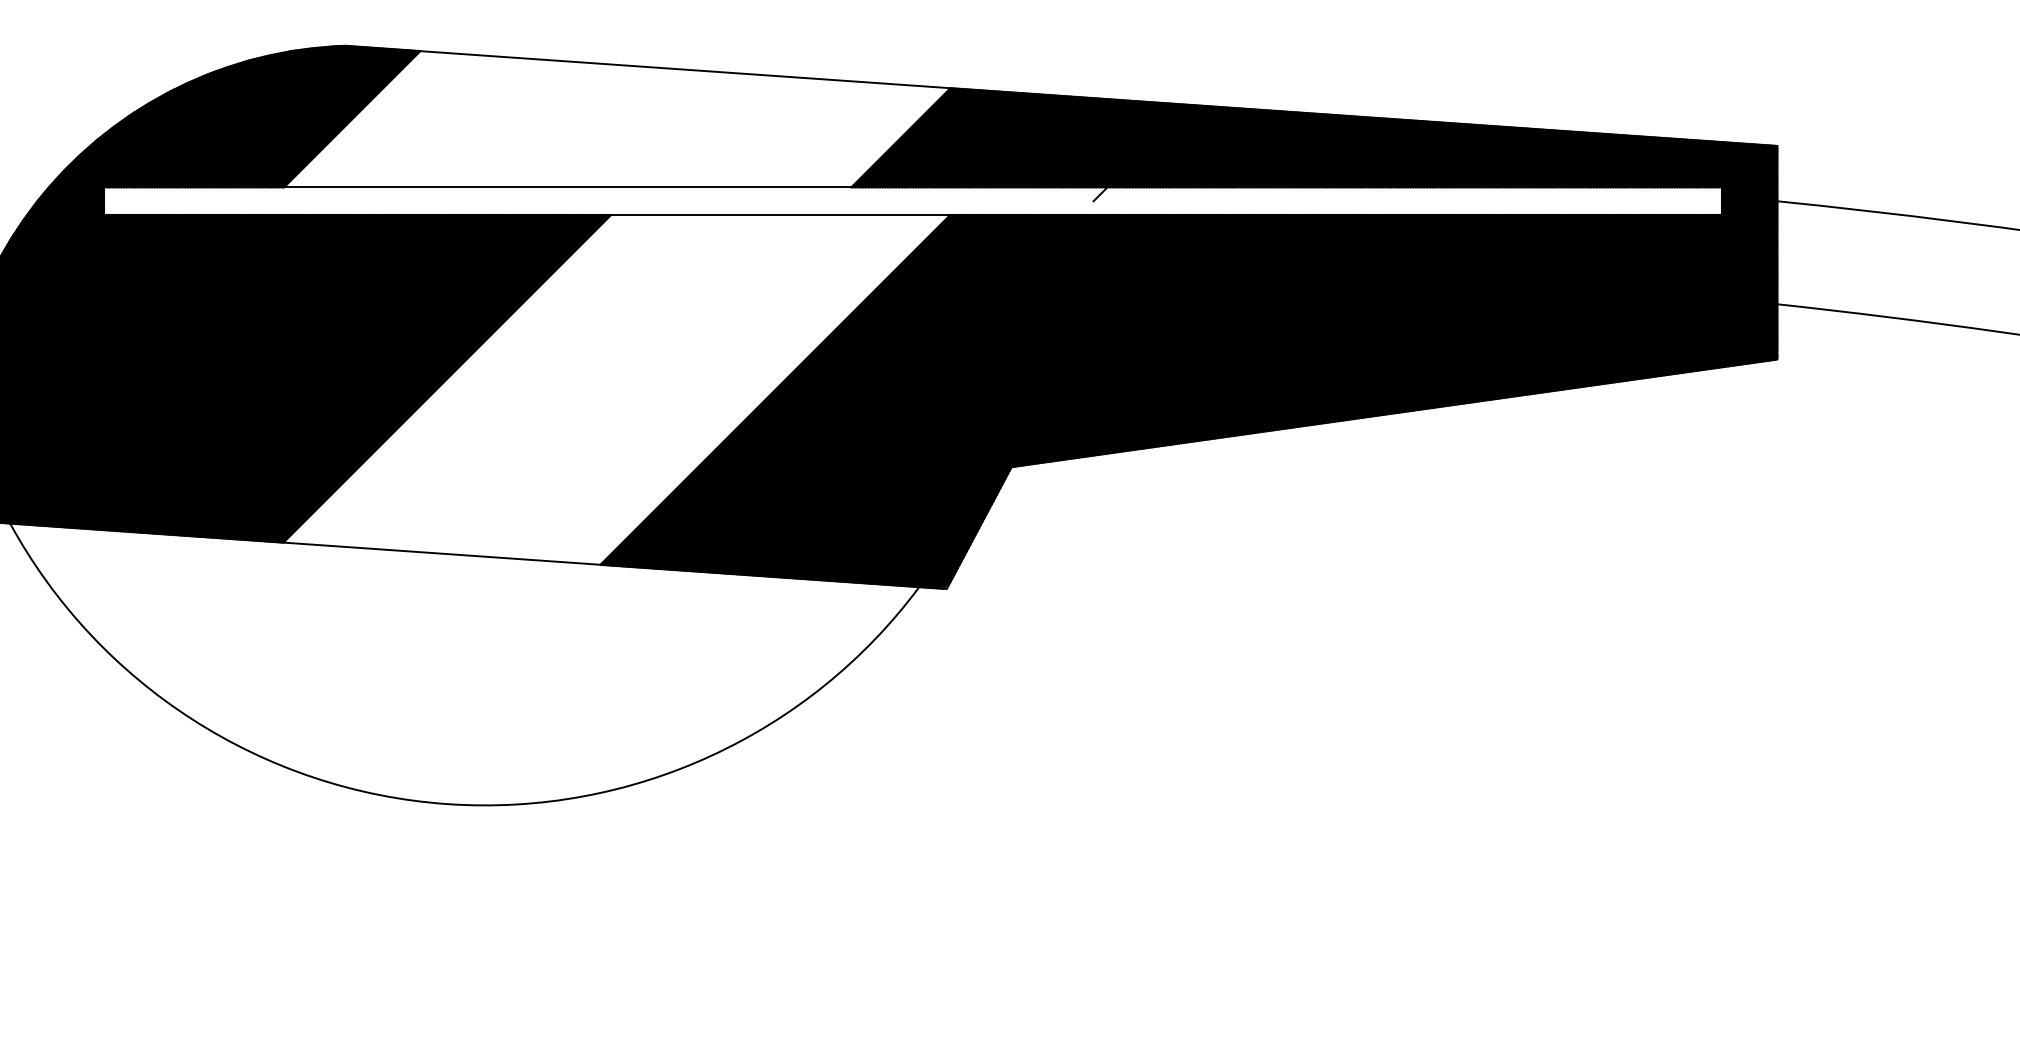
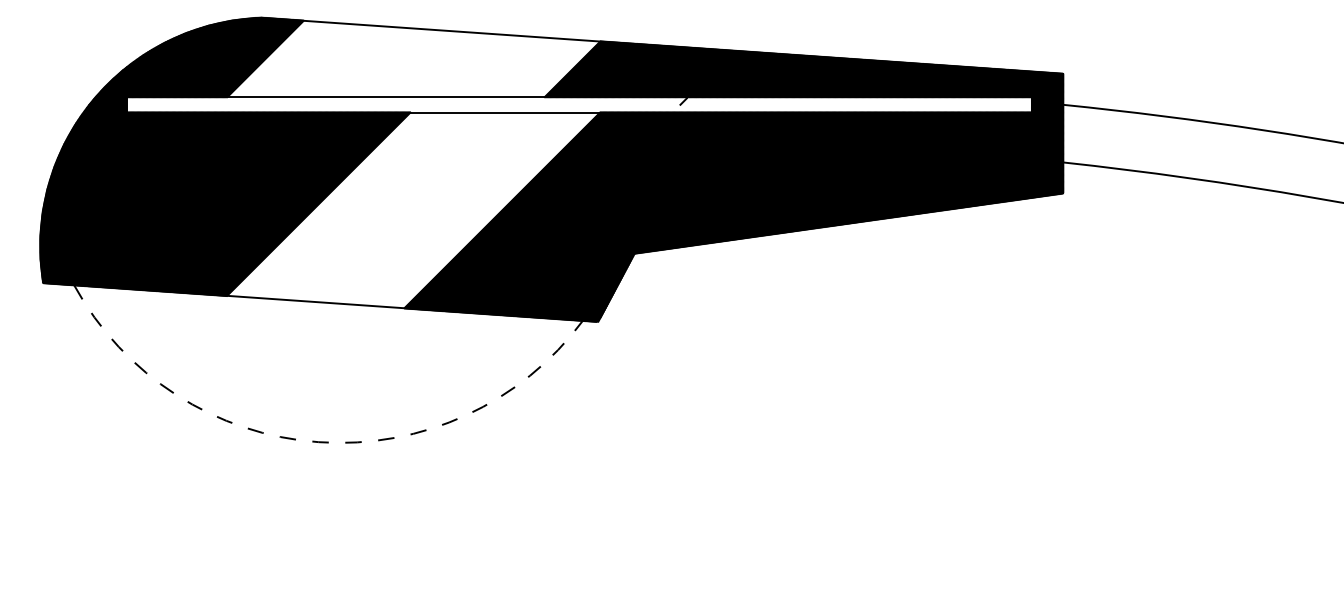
arc: (446, 804) -> (318, 442), solid -> dashed

